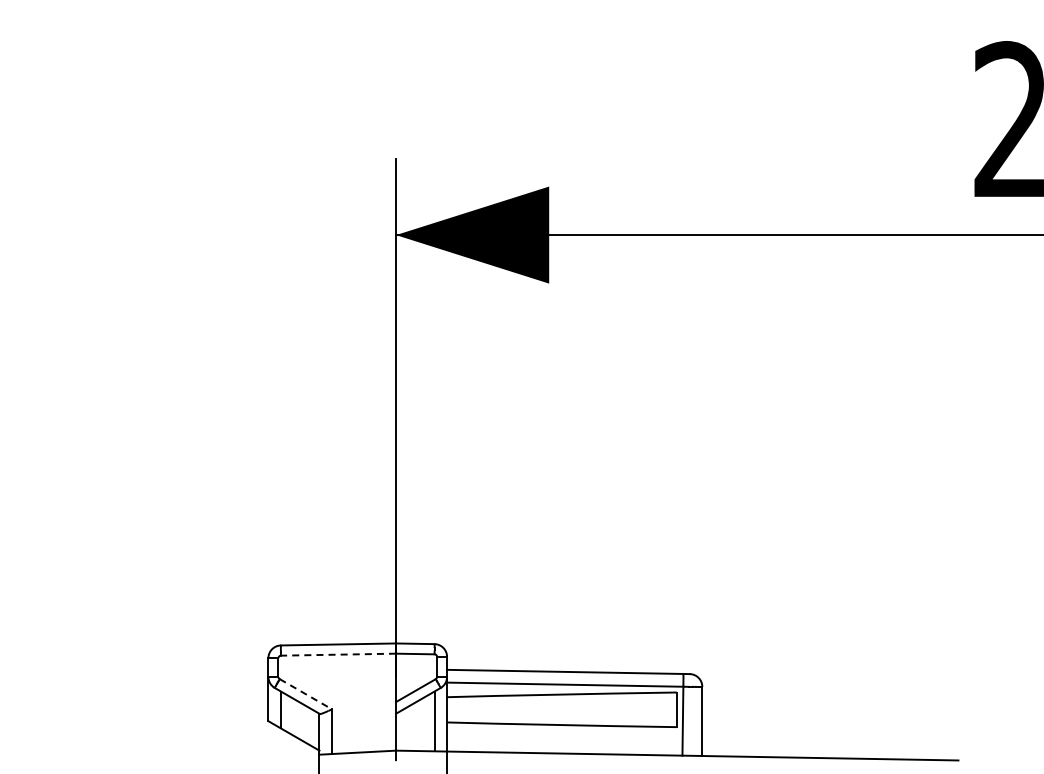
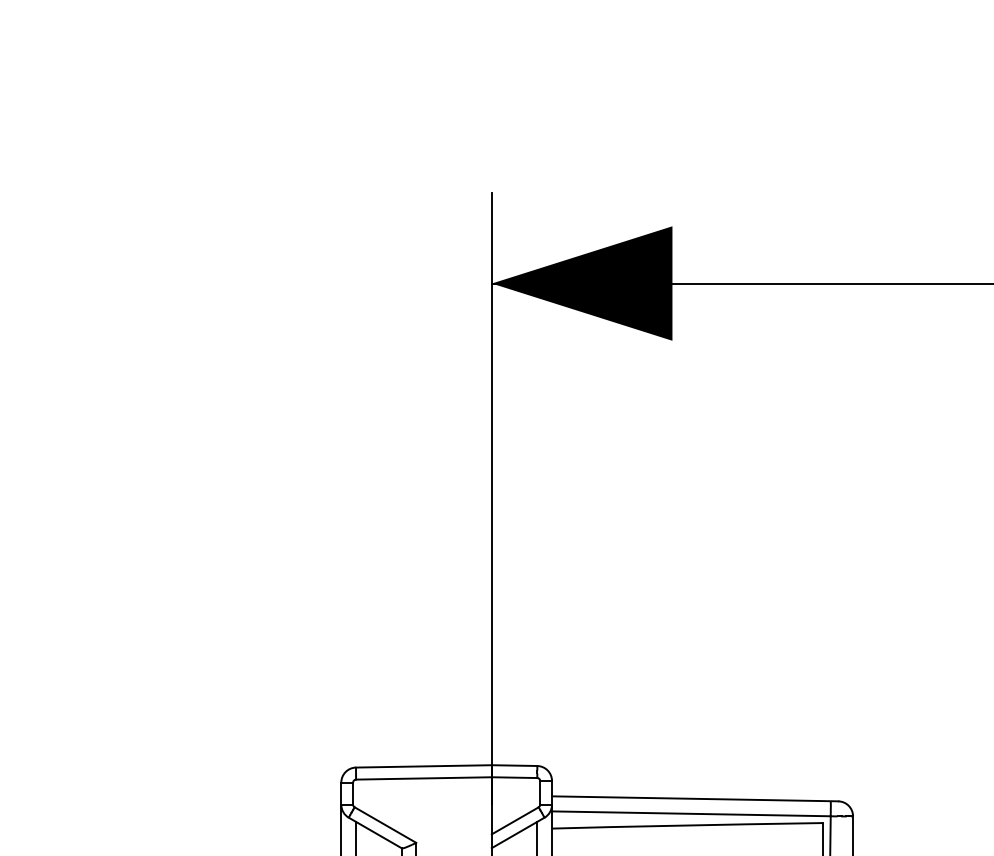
line: (338, 654) -> (423, 778), dashed -> solid
line: (306, 694) -> (386, 825), dashed -> solid

